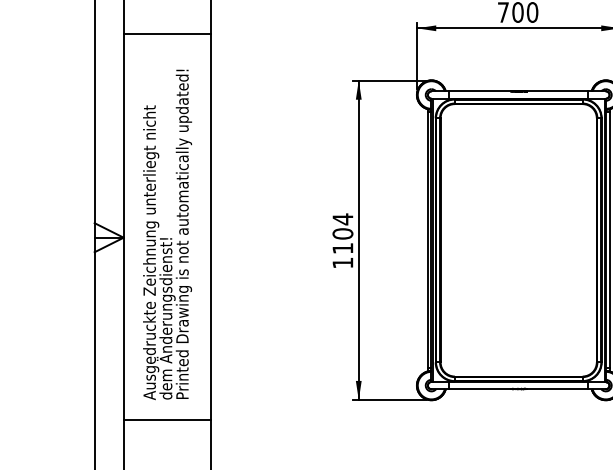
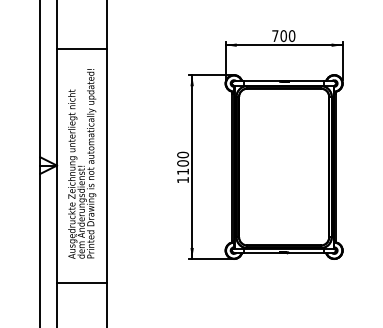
text: (341, 218) -> (182, 154), 1104 -> 1100
line: (166, 420) -> (81, 282), moved

